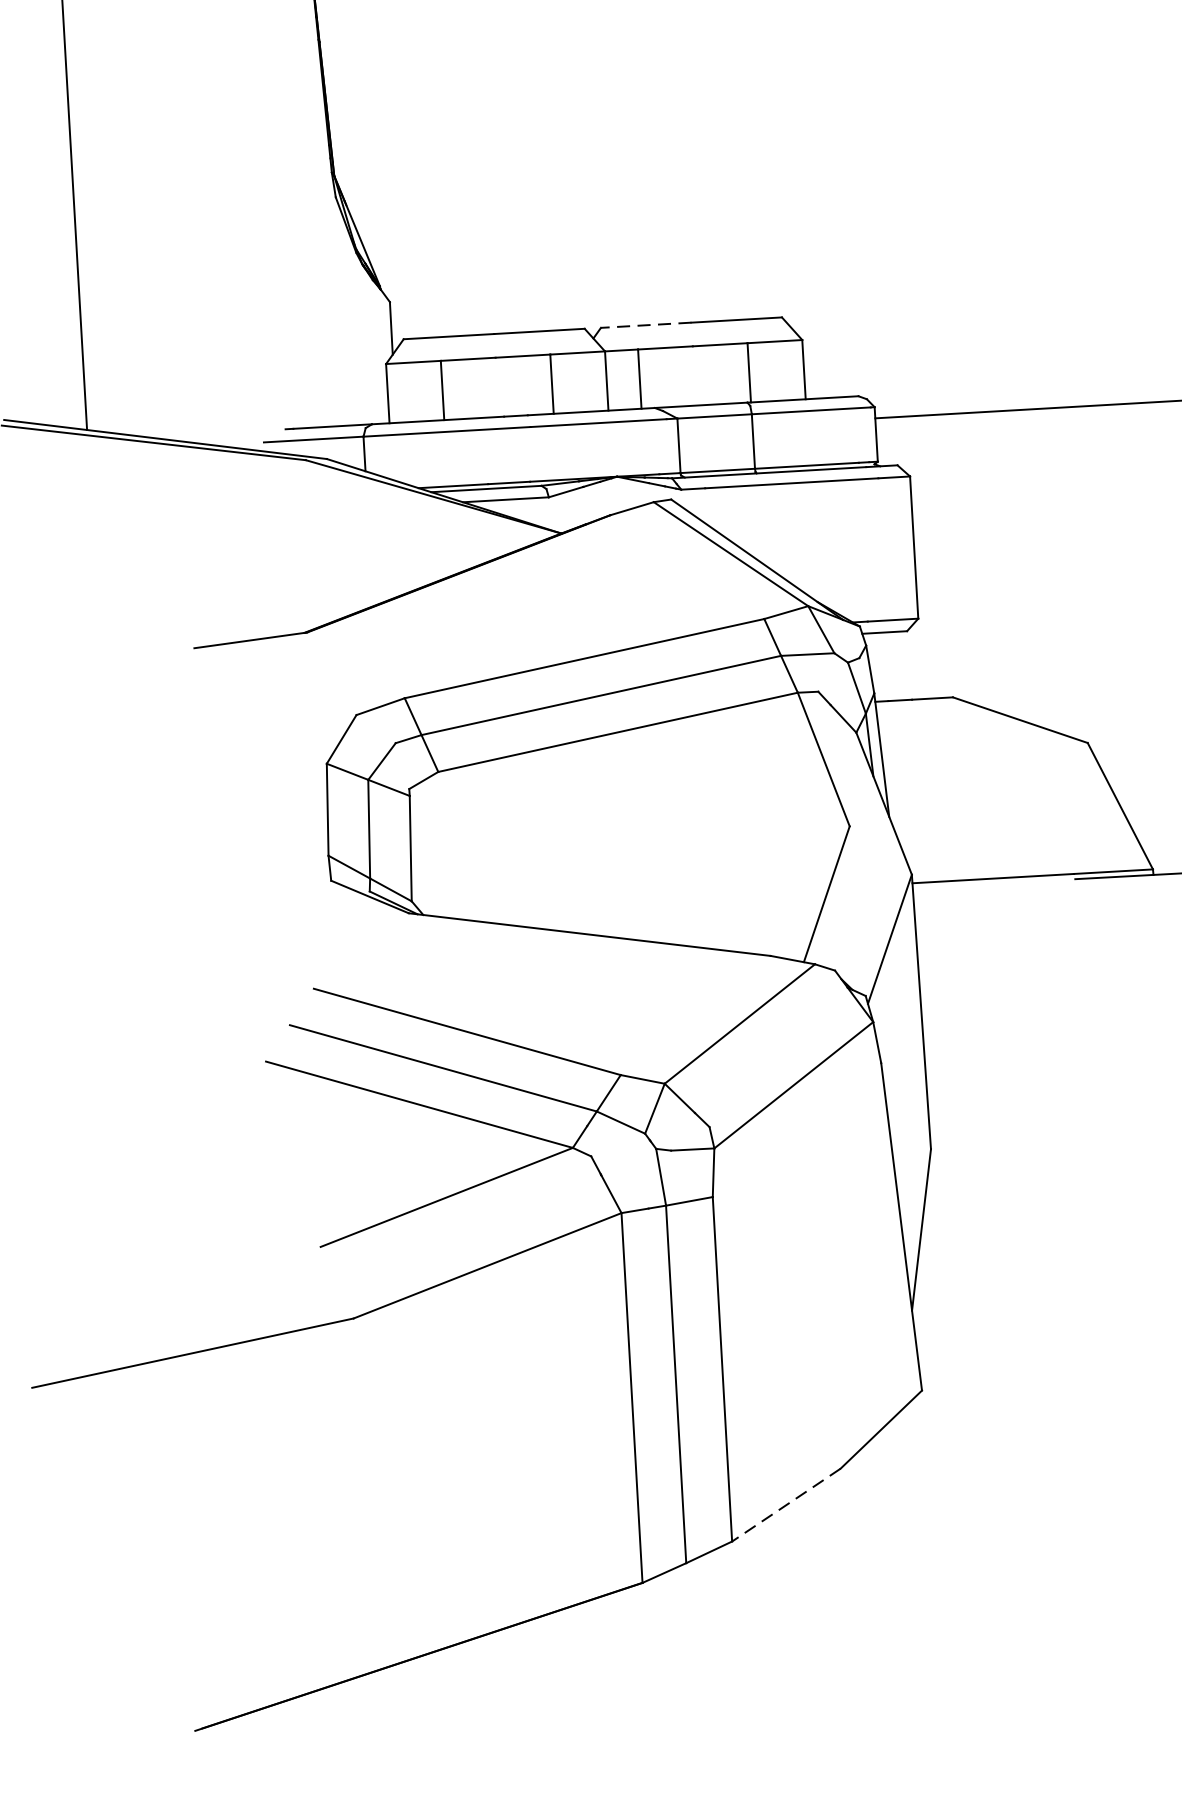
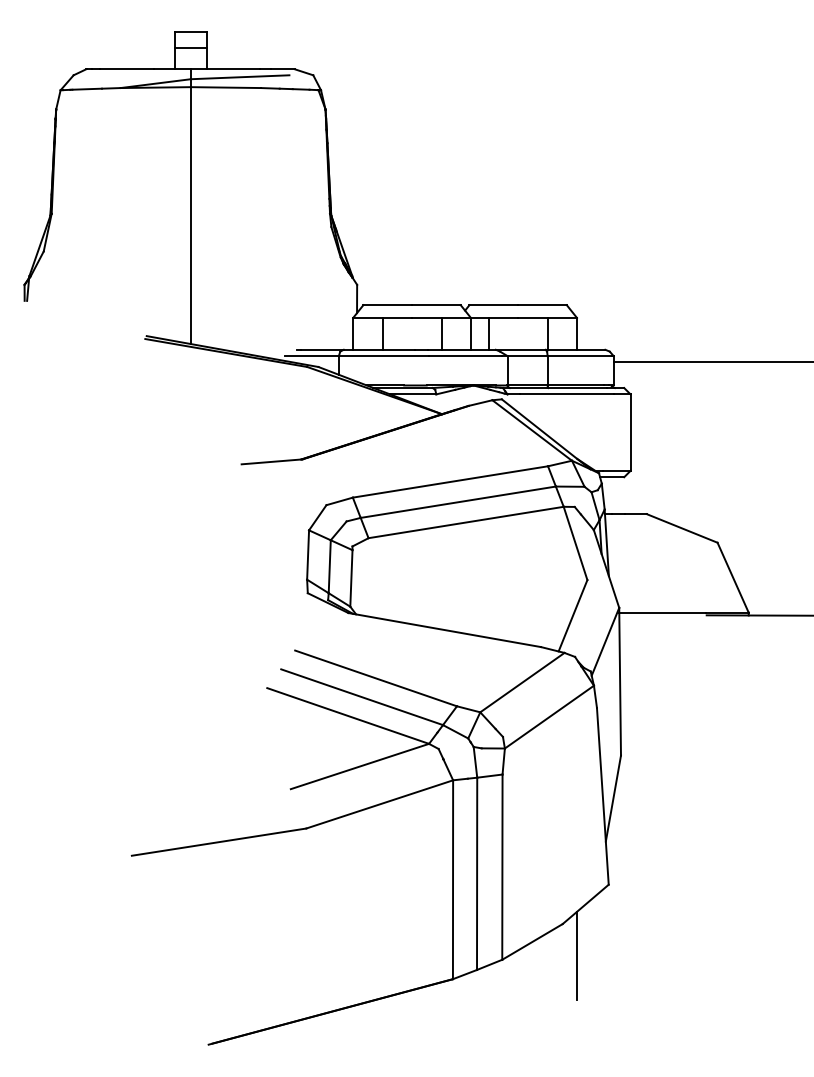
line: (645, 325) -> (493, 305), dashed -> solid
line: (786, 1506) -> (532, 942), dashed -> solid
line: (871, 1525) -> (577, 955), added

